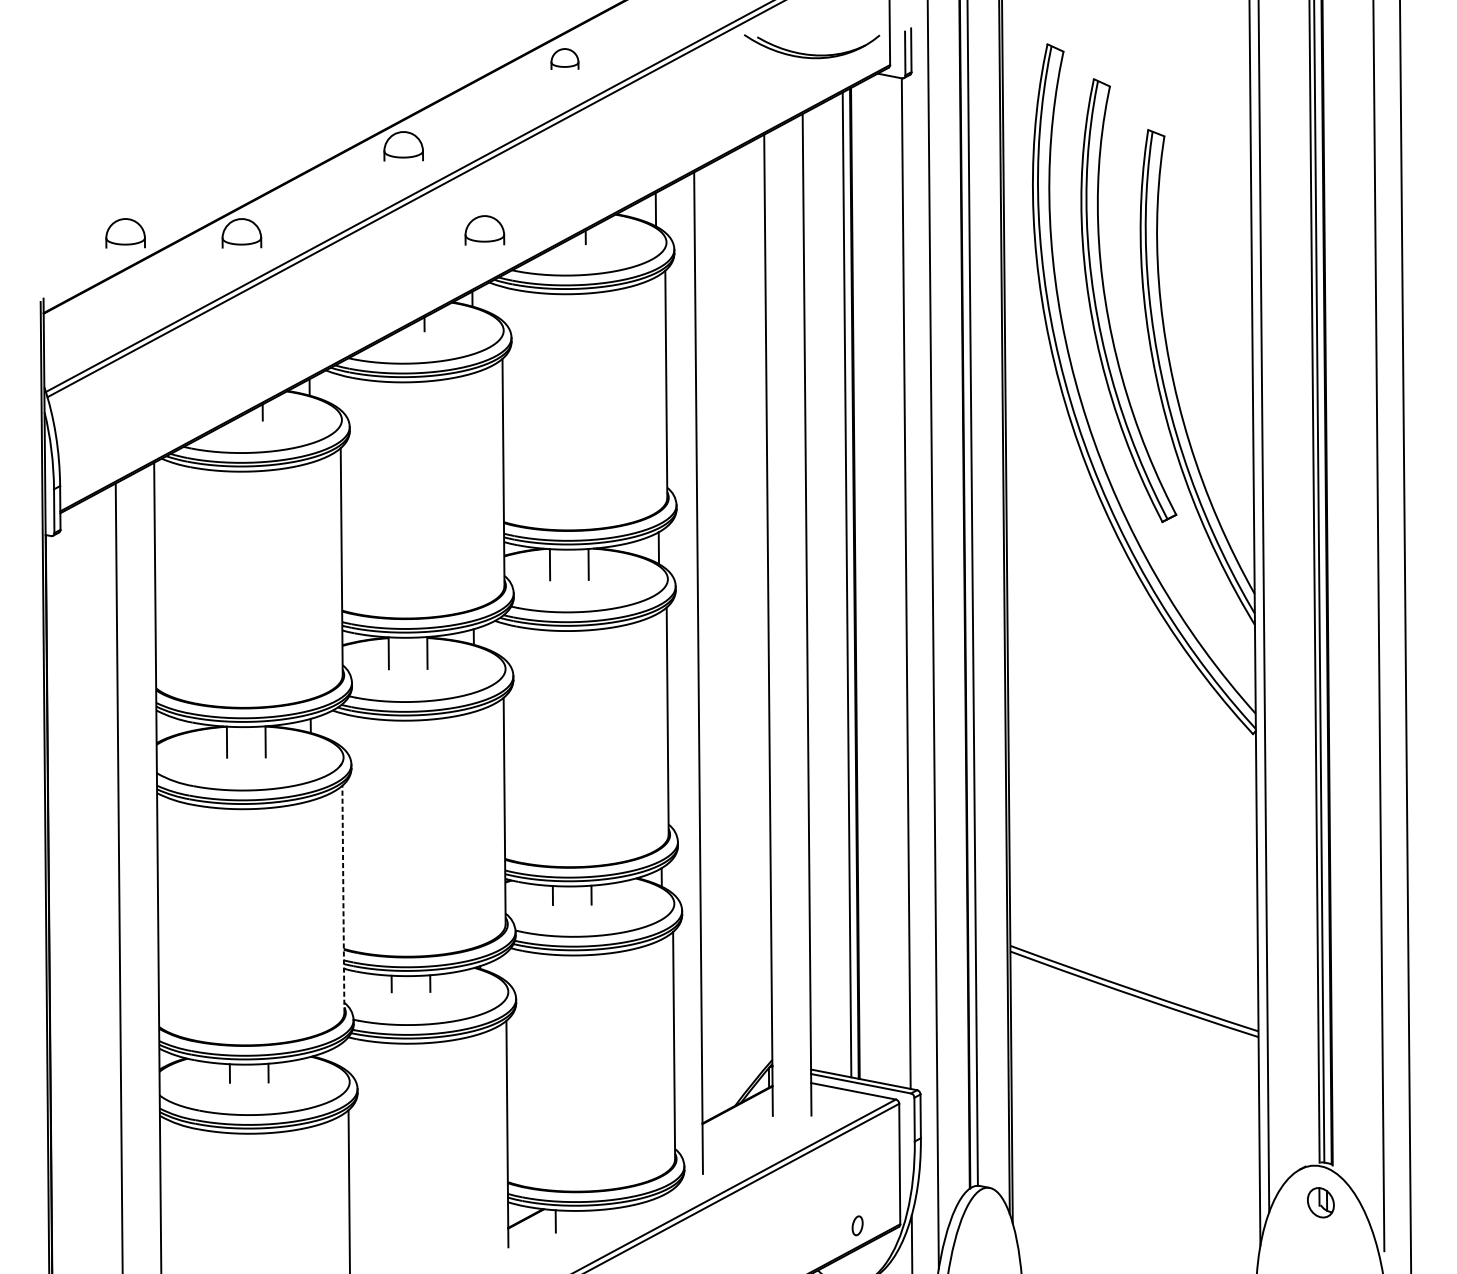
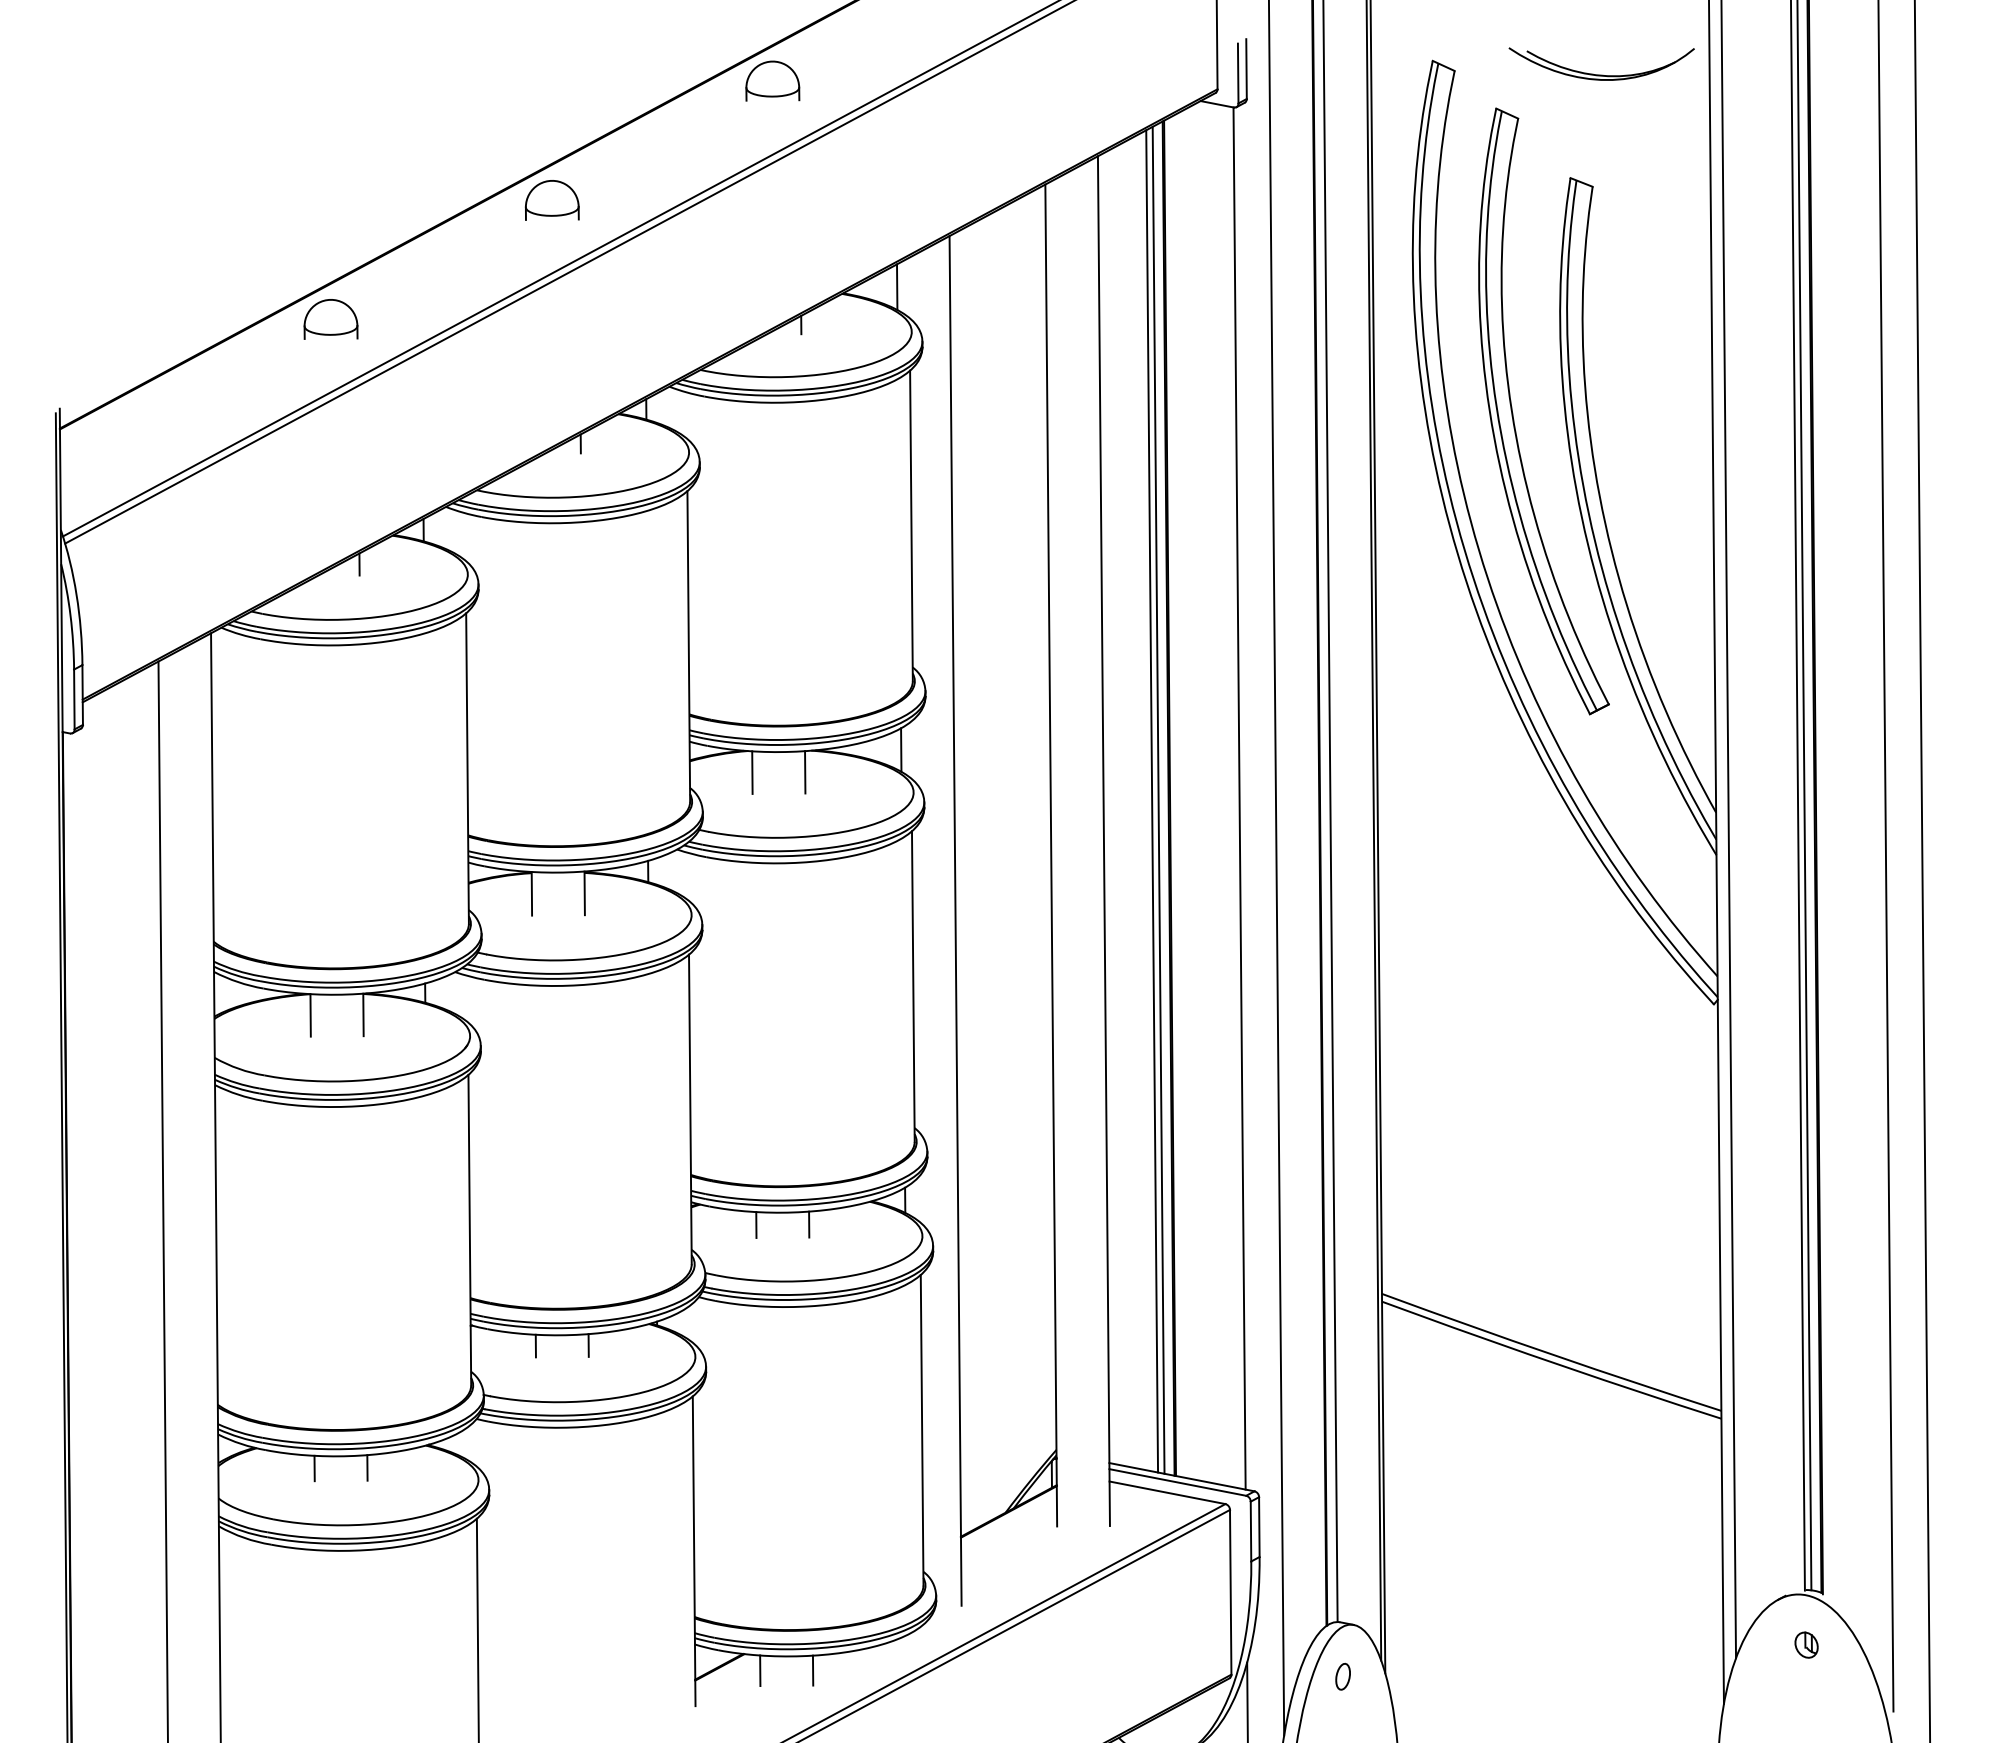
part: (811, 54) -> (1601, 74), moved
part: (564, 58) -> (772, 80), size x1.43
part: (484, 230) -> (662, 315), removed
part: (125, 233) -> (171, 319), removed
line: (842, 585) -> (1152, 801), added
line: (343, 898) -> (469, 1229), dashed -> solid
part: (1320, 1202) -> (1806, 1644), size x0.62
line: (593, 1221) -> (812, 1670), added
part: (857, 1225) -> (1342, 1676), moved

